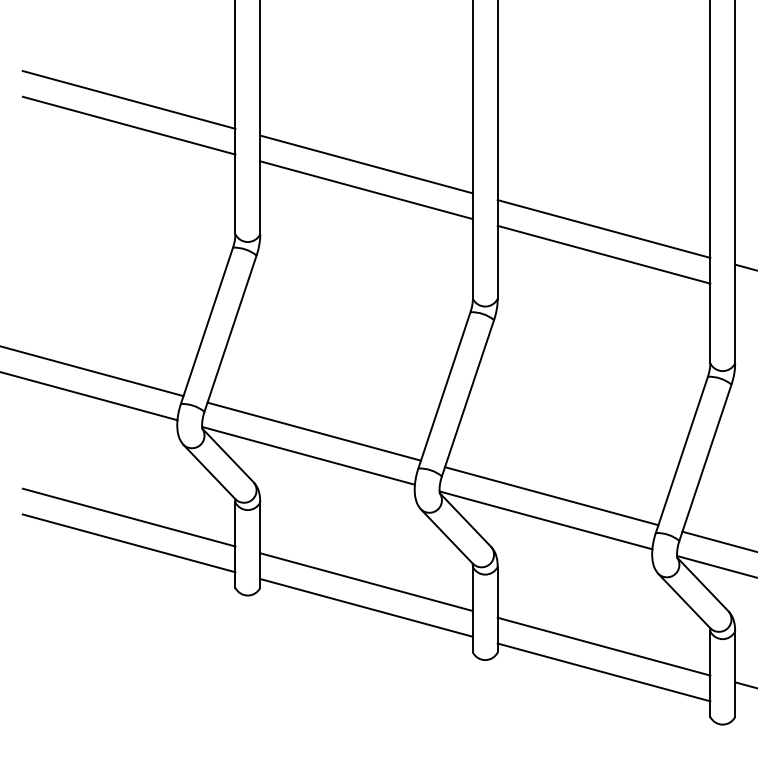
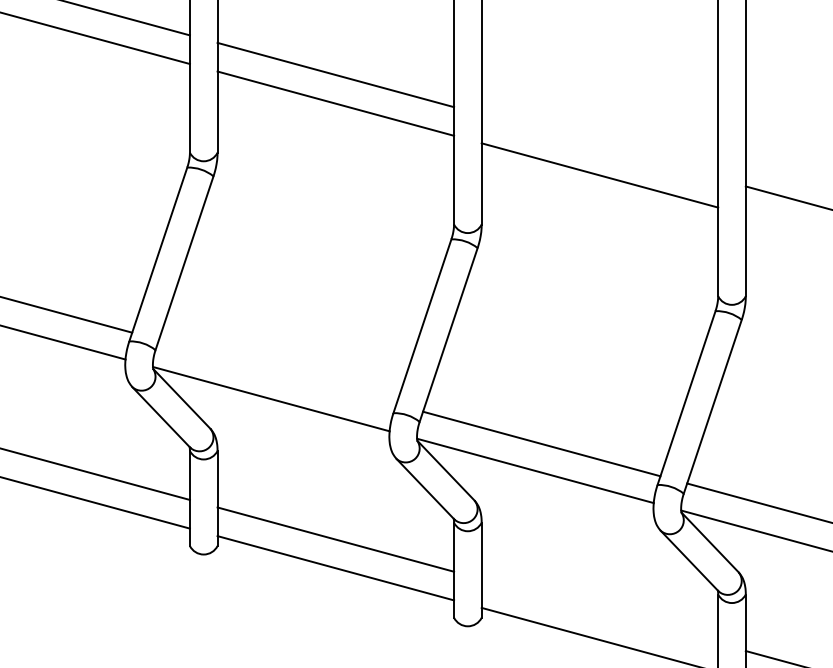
line: (603, 228) -> (599, 146), removed
line: (313, 431) -> (276, 372), removed
line: (603, 646) -> (599, 611), removed

